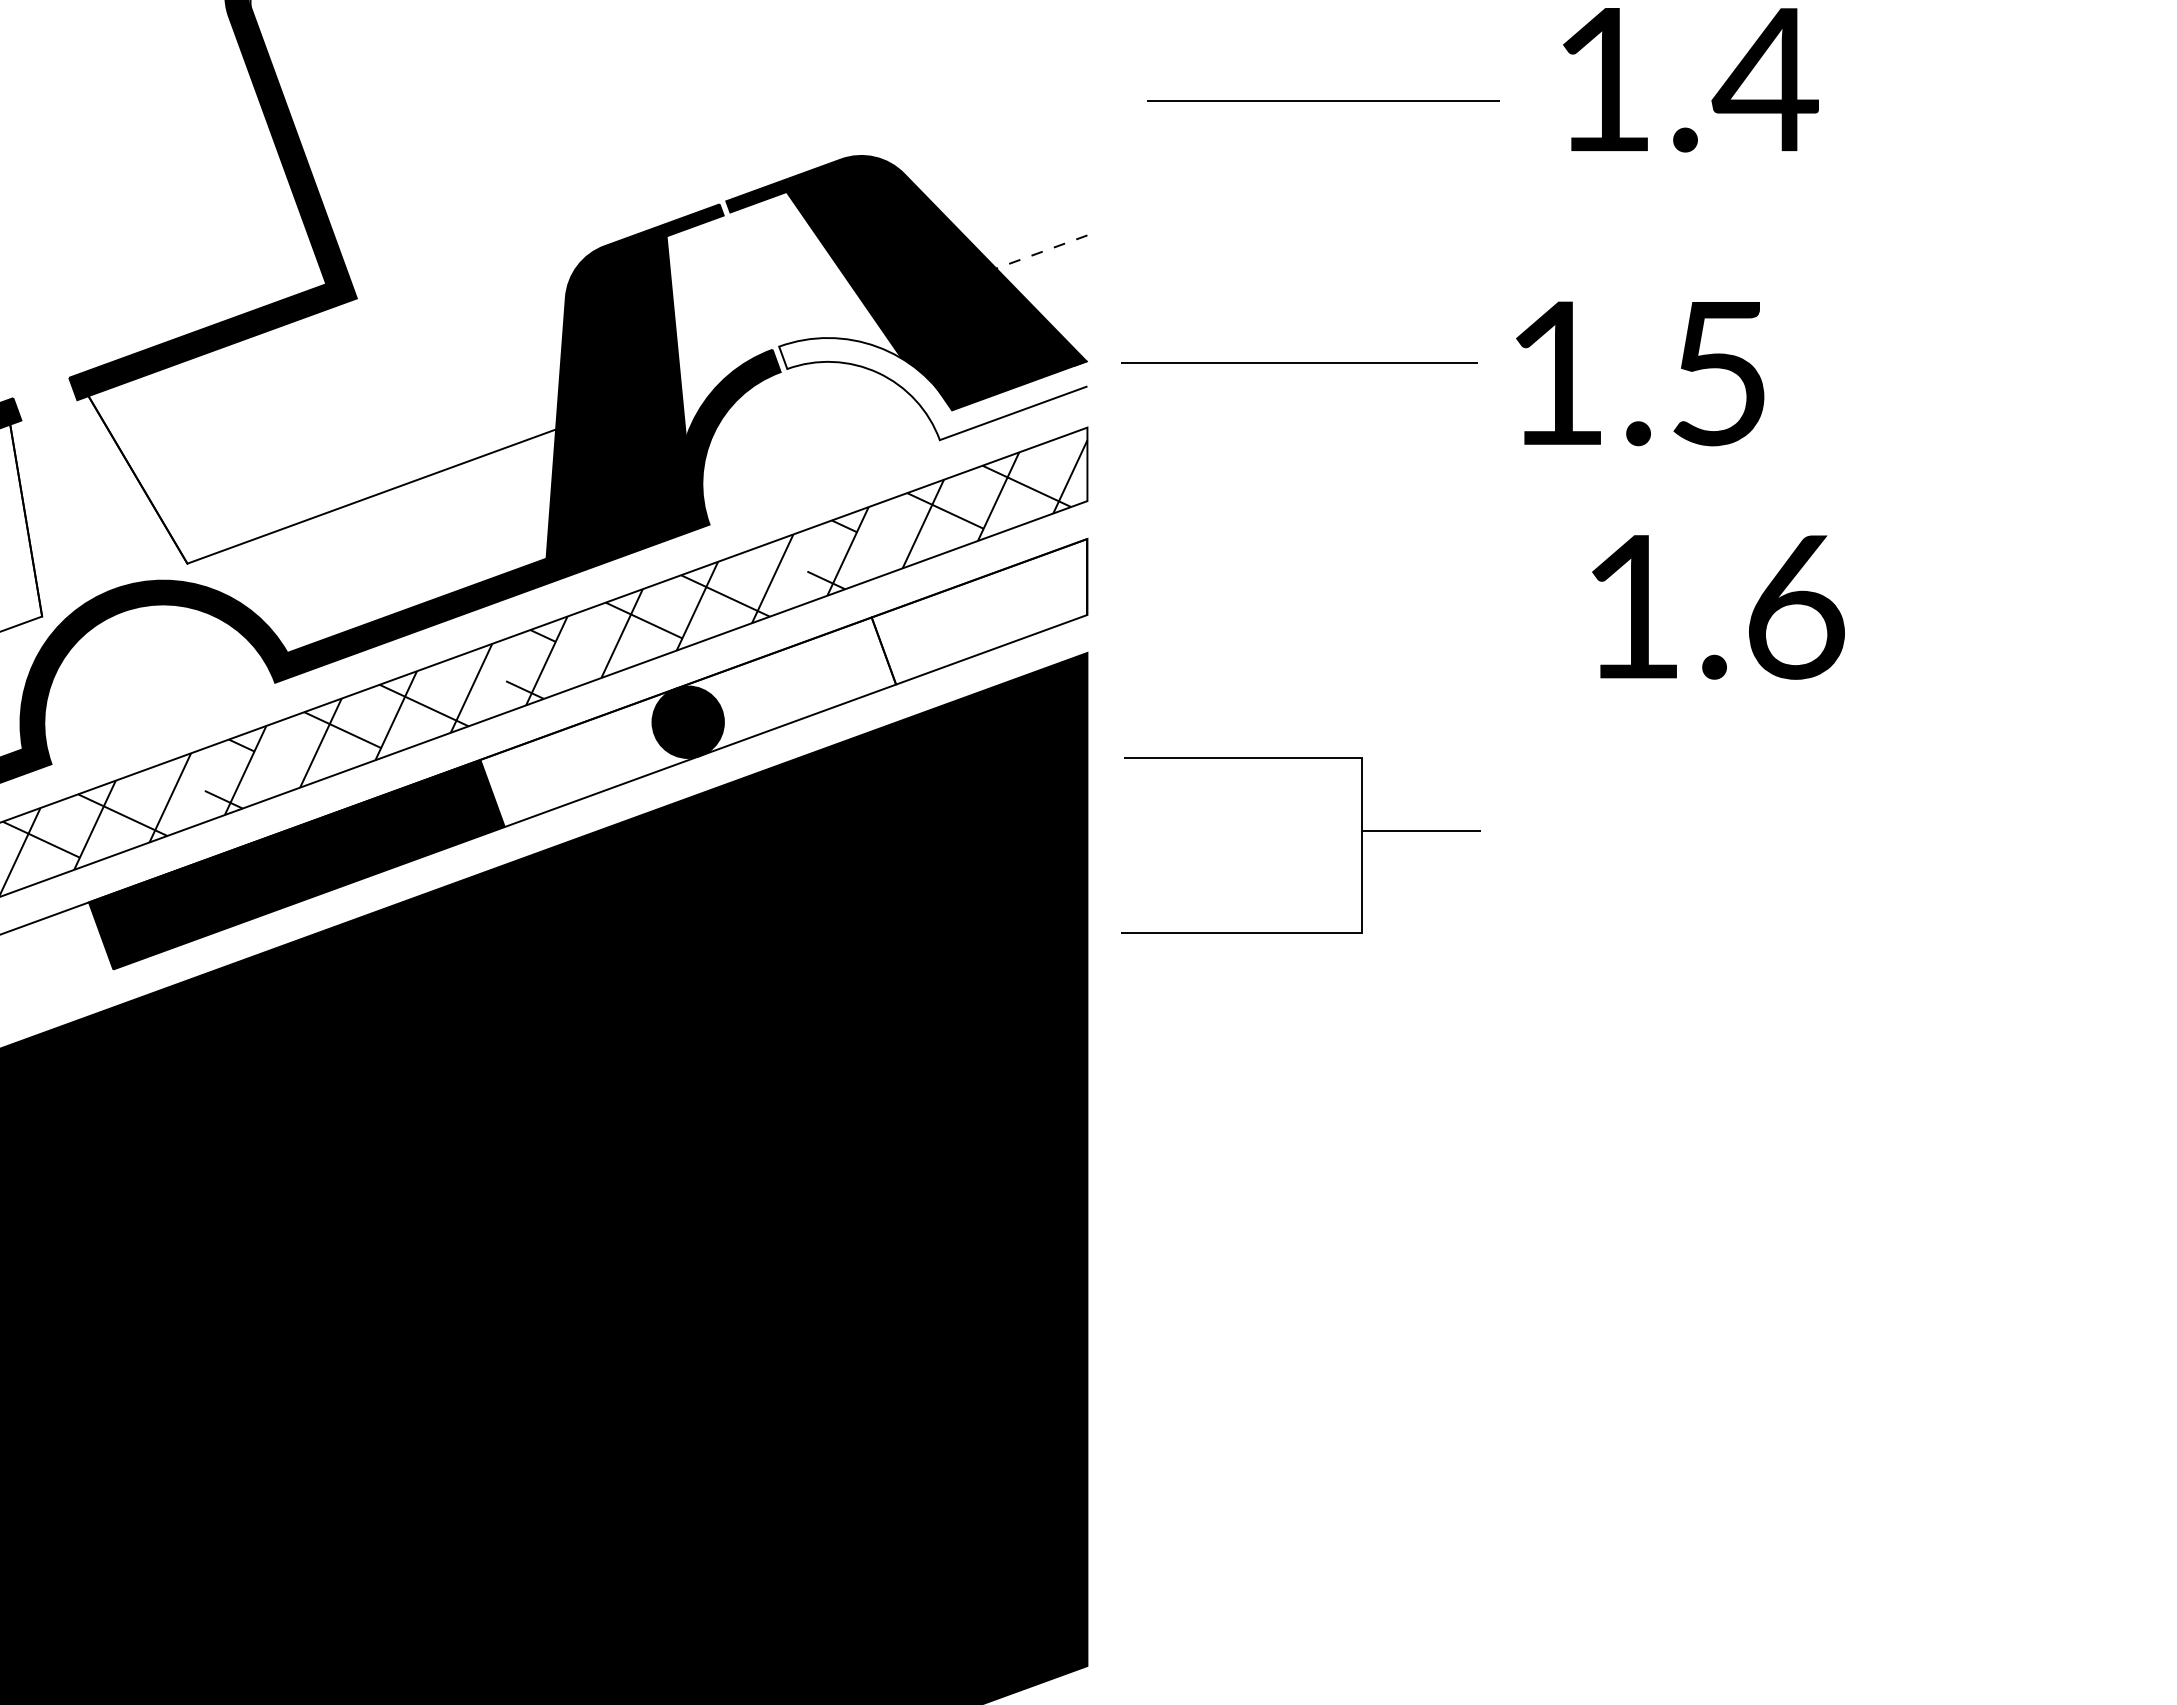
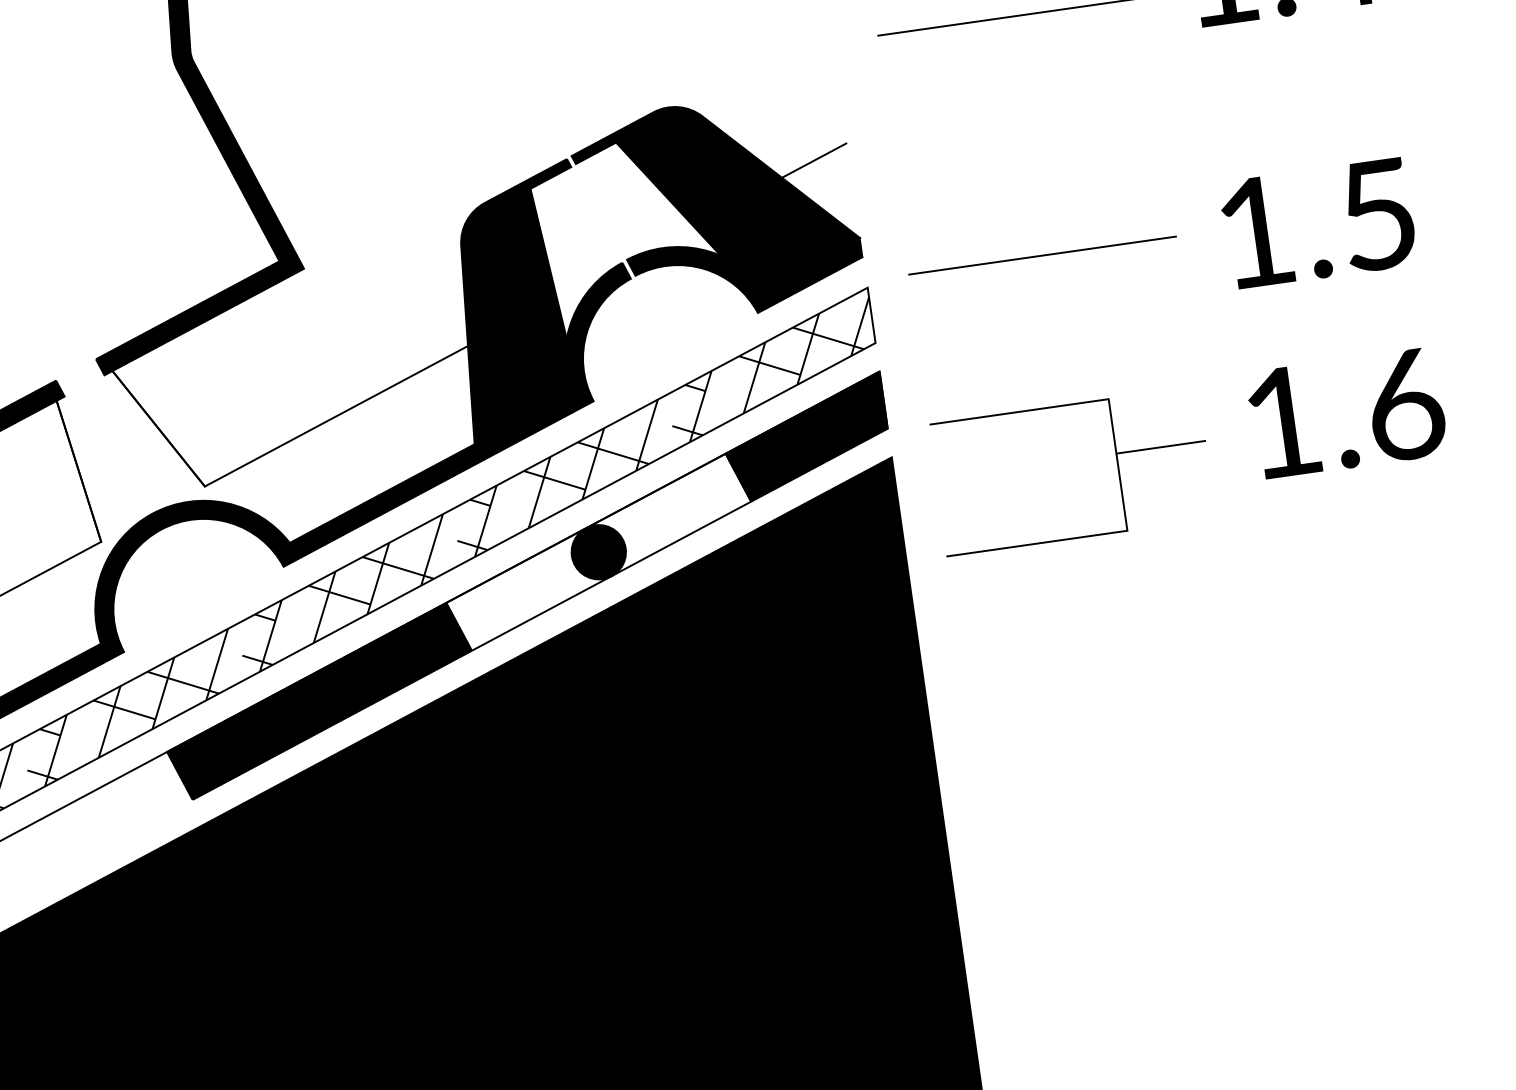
line: (1041, 252) -> (814, 160), dashed -> solid
line: (1299, 362) -> (1042, 255), moved
text: (1640, 373) -> (1318, 223), moved
fill: (933, 389) -> (747, 275), added
text: (1718, 607) -> (1347, 413), moved
fill: (979, 611) -> (806, 437), added
part: (1361, 845) -> (1117, 464), moved

